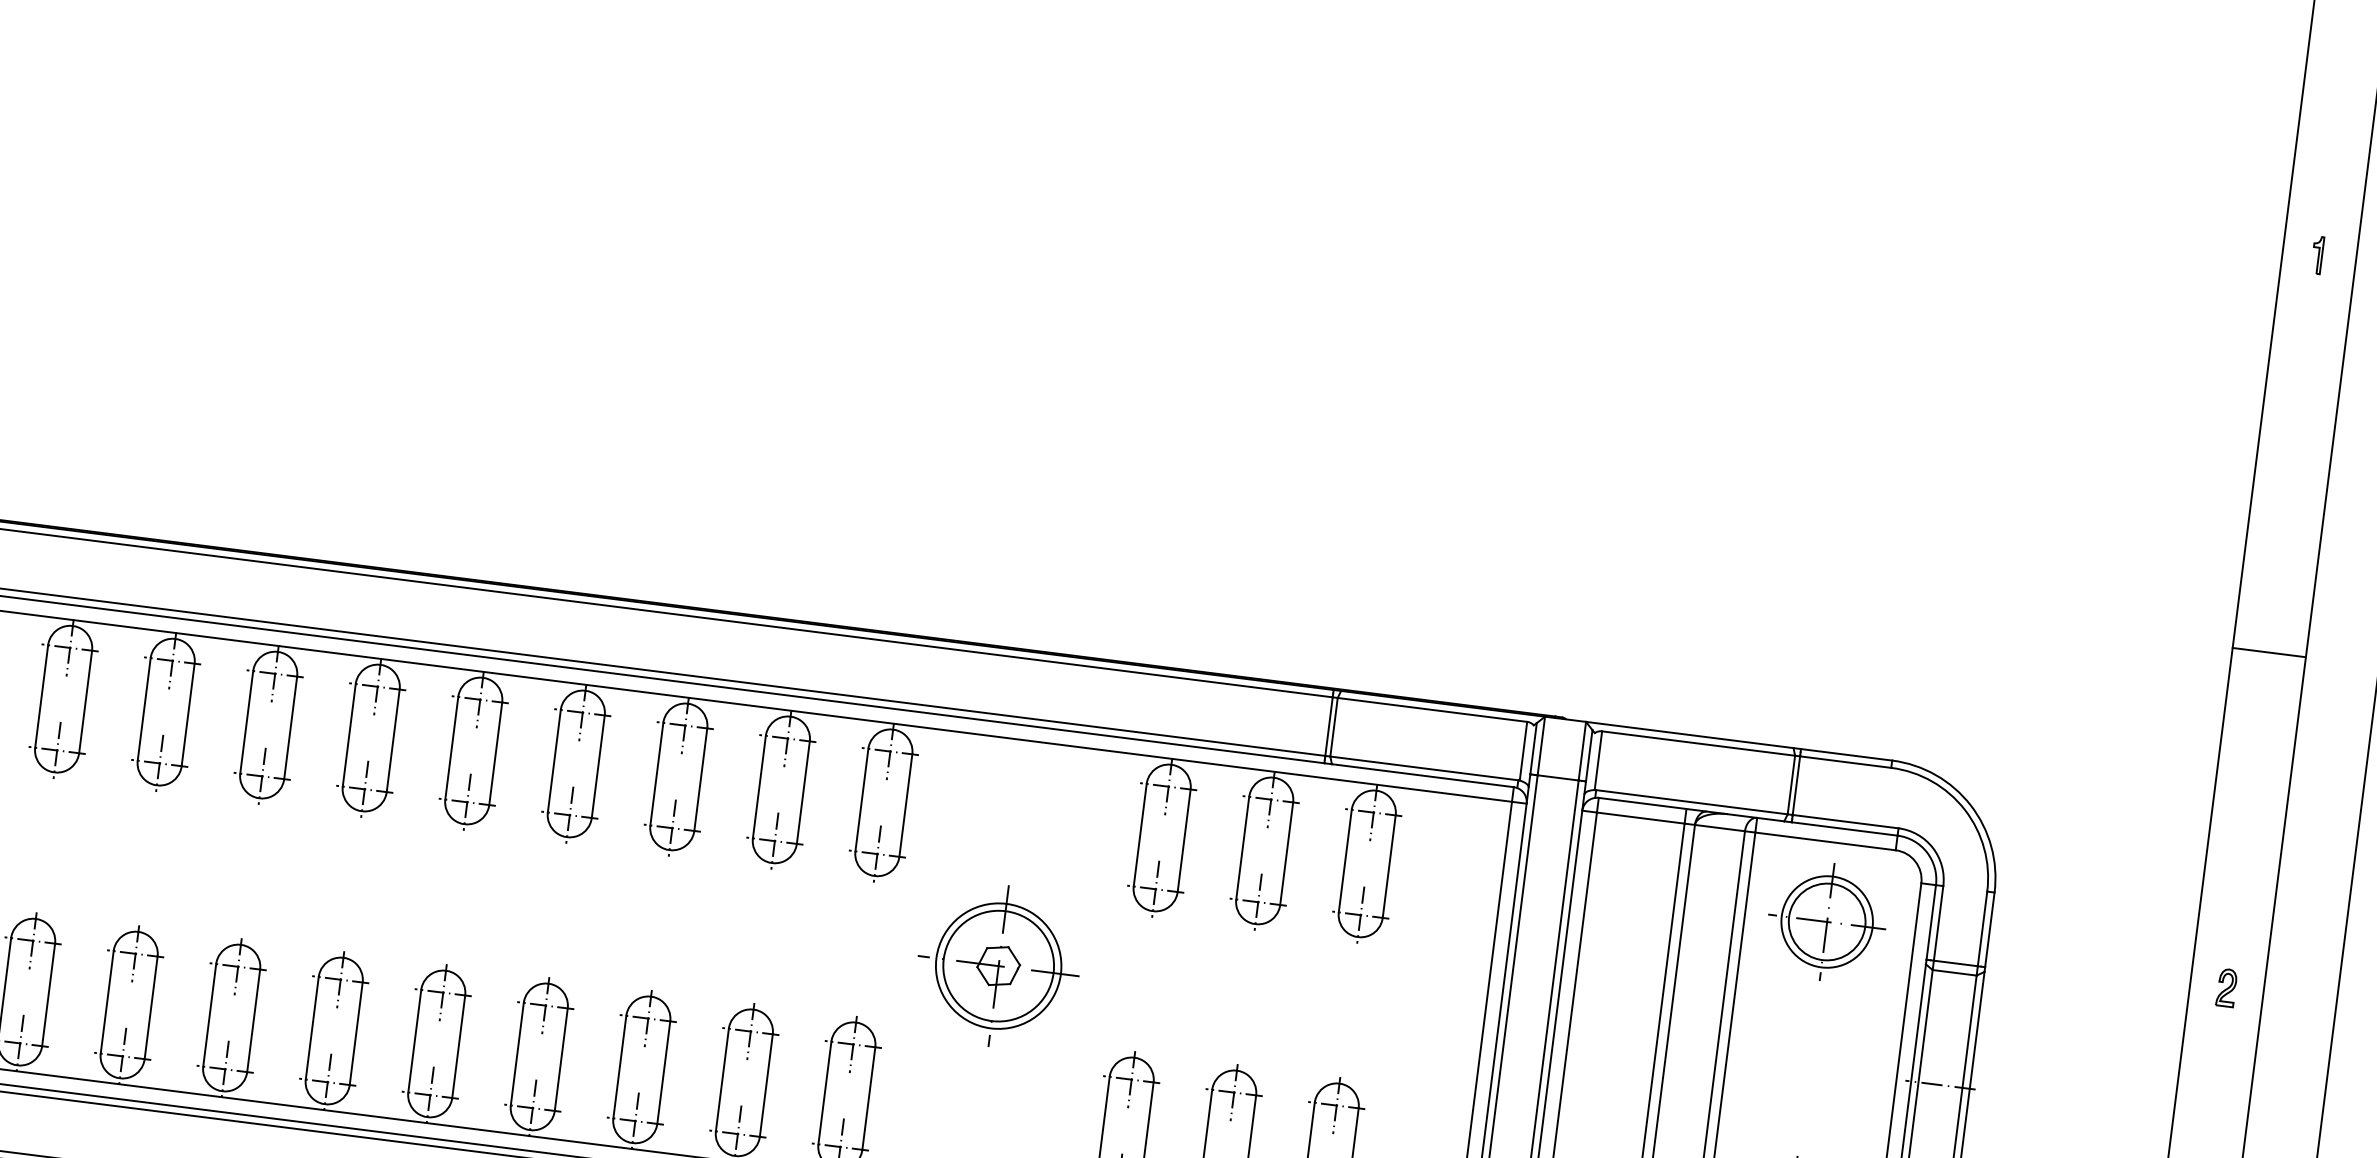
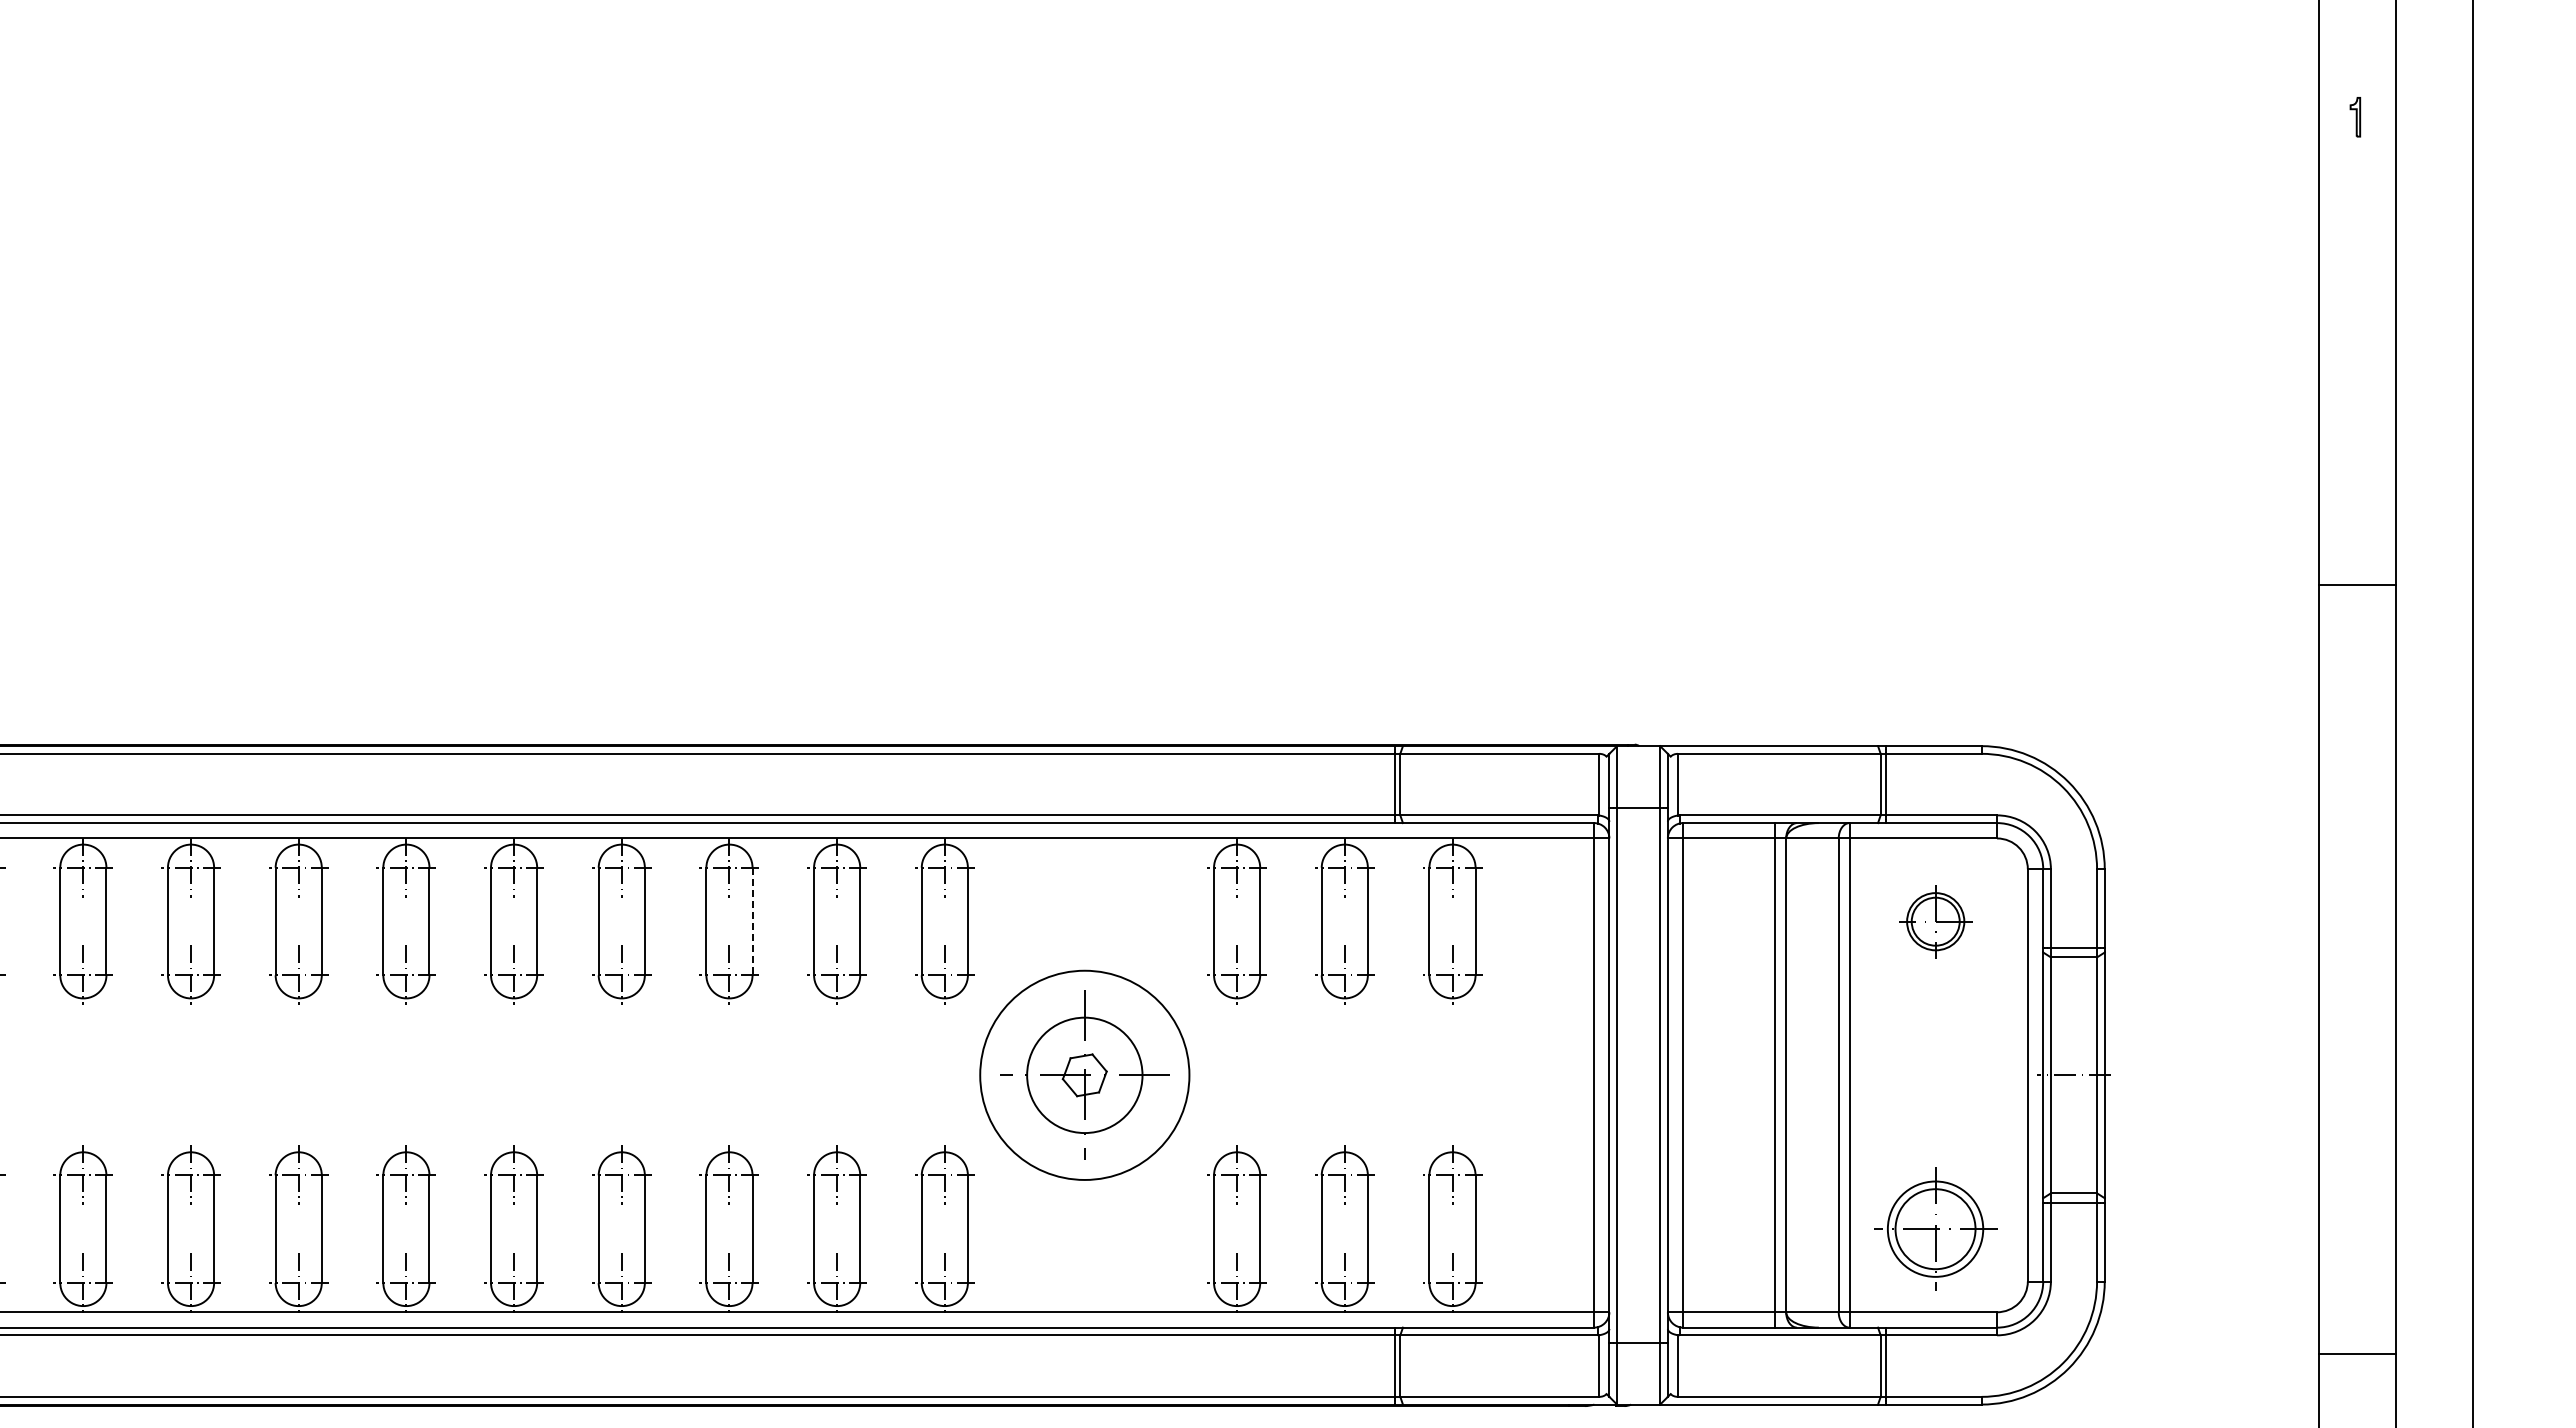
part: (2317, 255) -> (2355, 117), moved
line: (700, 779) -> (752, 921), solid -> dashed
part: (1827, 921) -> (1935, 921), size x0.6
circle: (998, 965) -> (1084, 1074), size x1.6
part: (2227, 987) -> (2357, 937), removed

